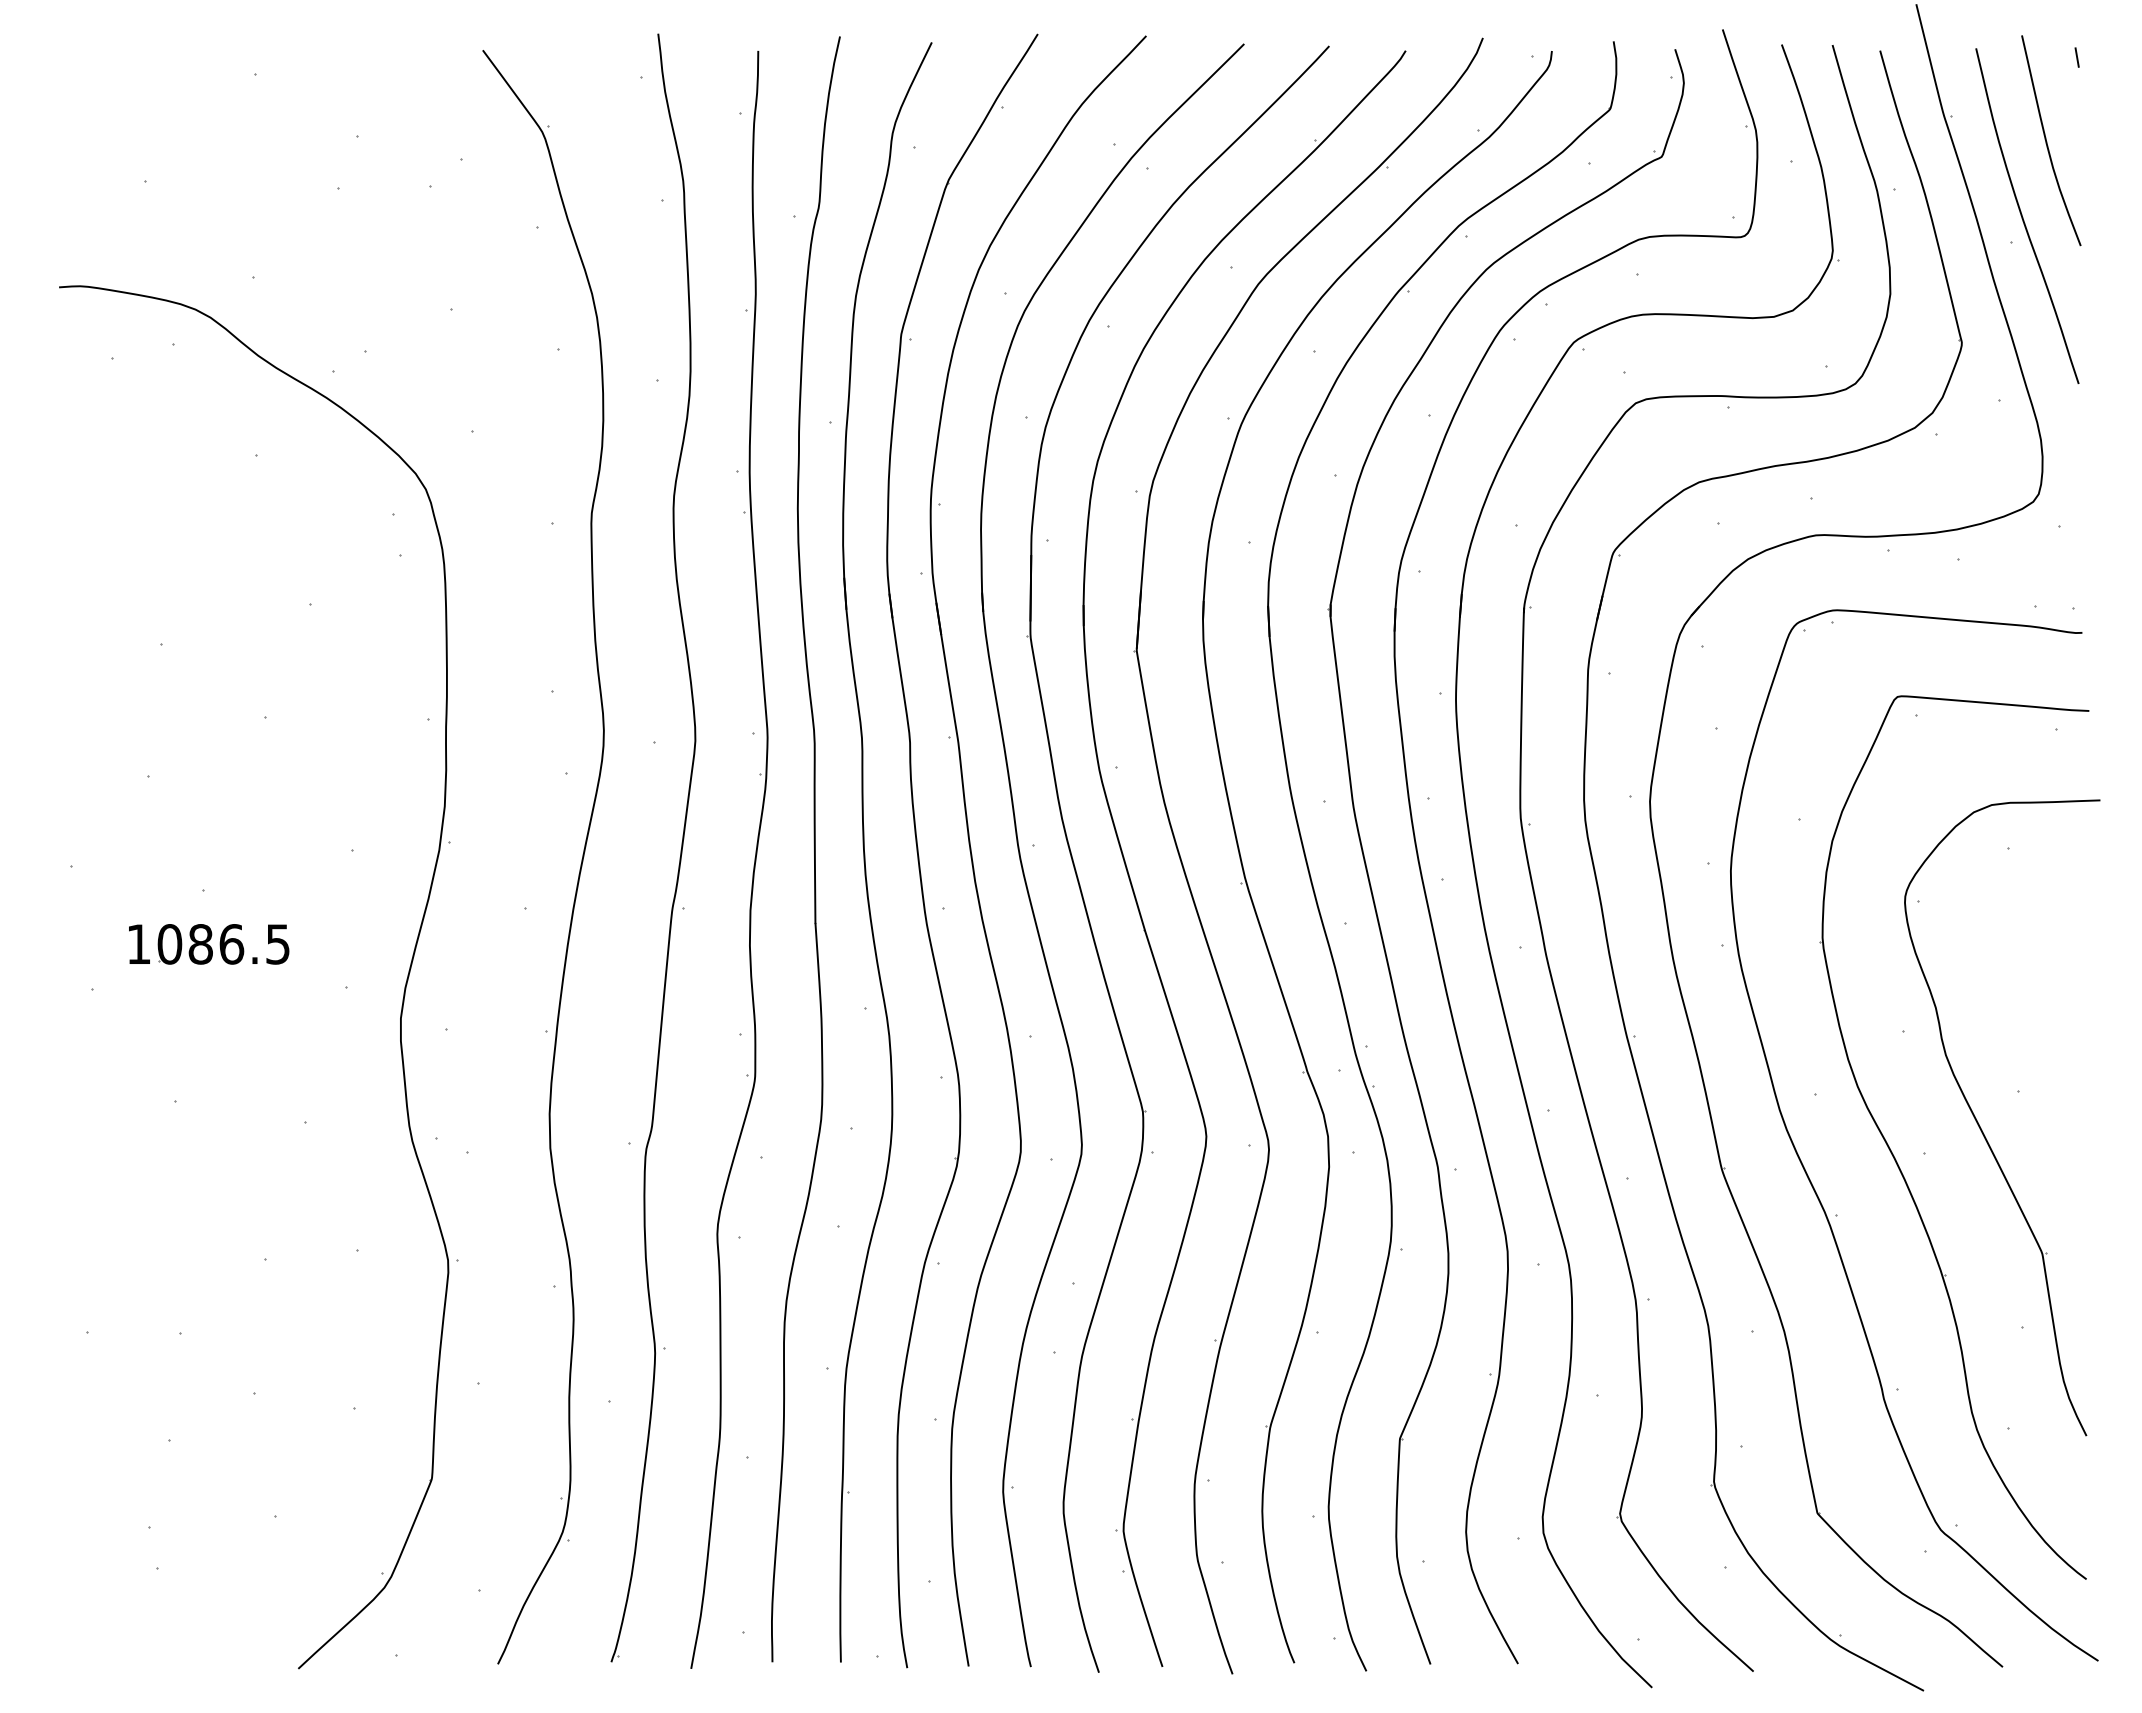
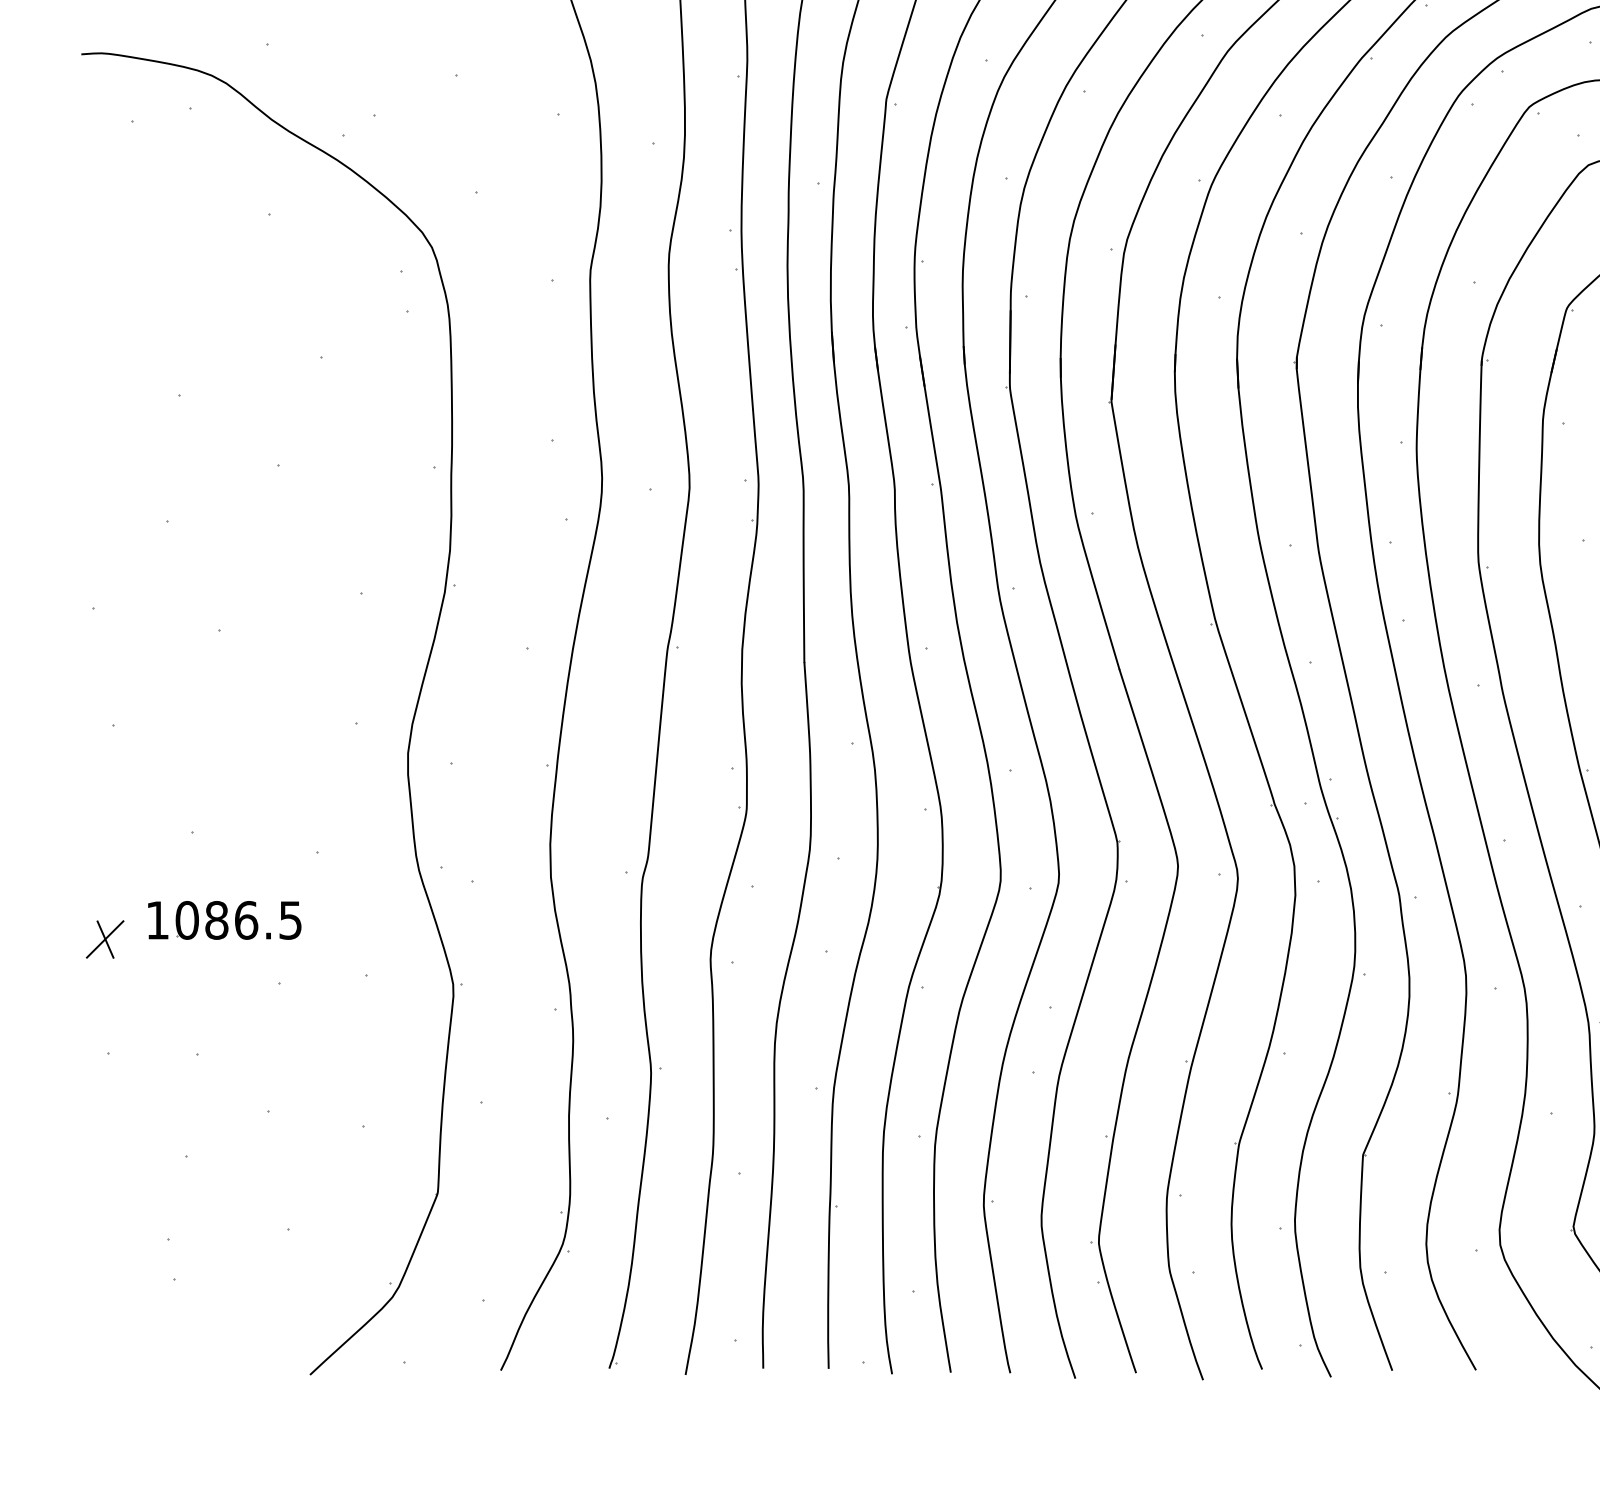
part: (209, 944) -> (225, 920), moved
part: (83, 1213) -> (104, 939), added

